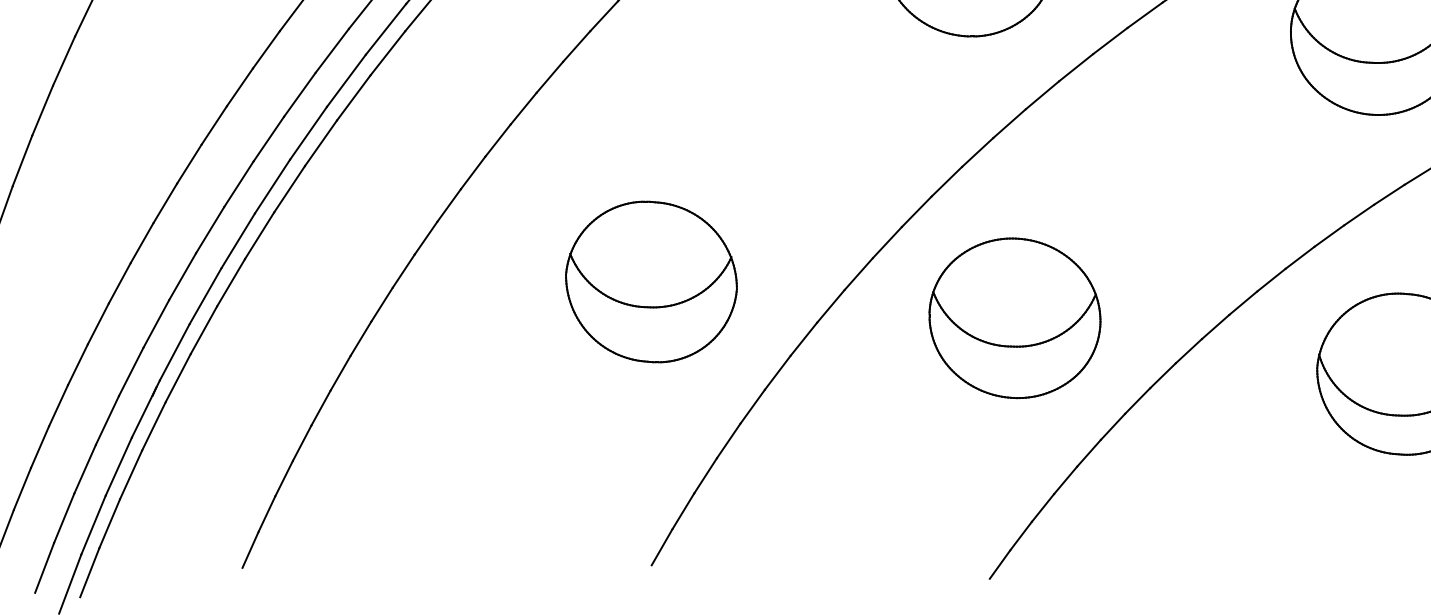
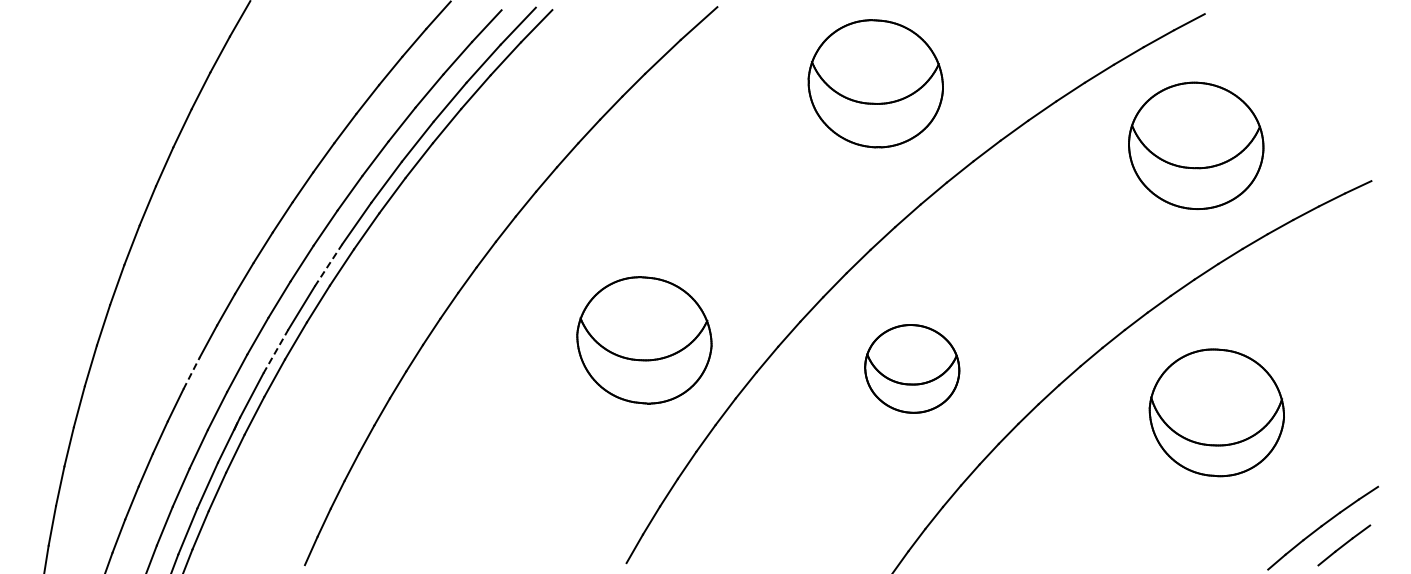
line: (272, 185) -> (328, 264), solid -> dashed
part: (651, 282) -> (644, 340), moved
line: (206, 296) -> (276, 351), solid -> dashed
part: (1015, 317) -> (912, 368), size x0.7
line: (98, 322) -> (191, 372), solid -> dashed

